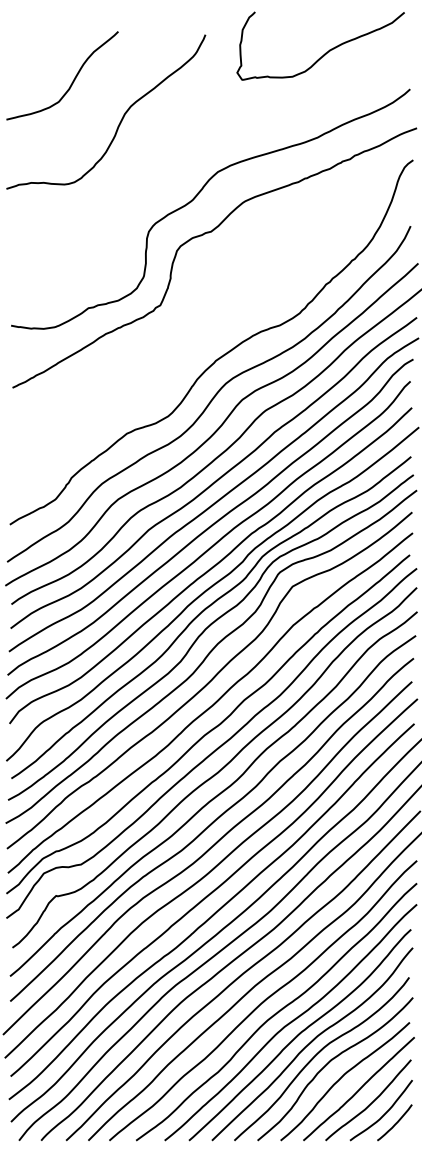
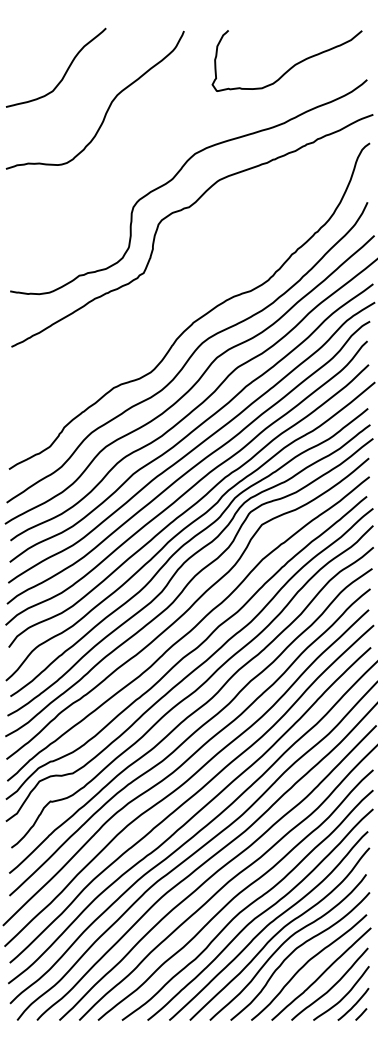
curve: (325, 52) -> (291, 66), moved
line: (403, 1133) -> (361, 1014), added

